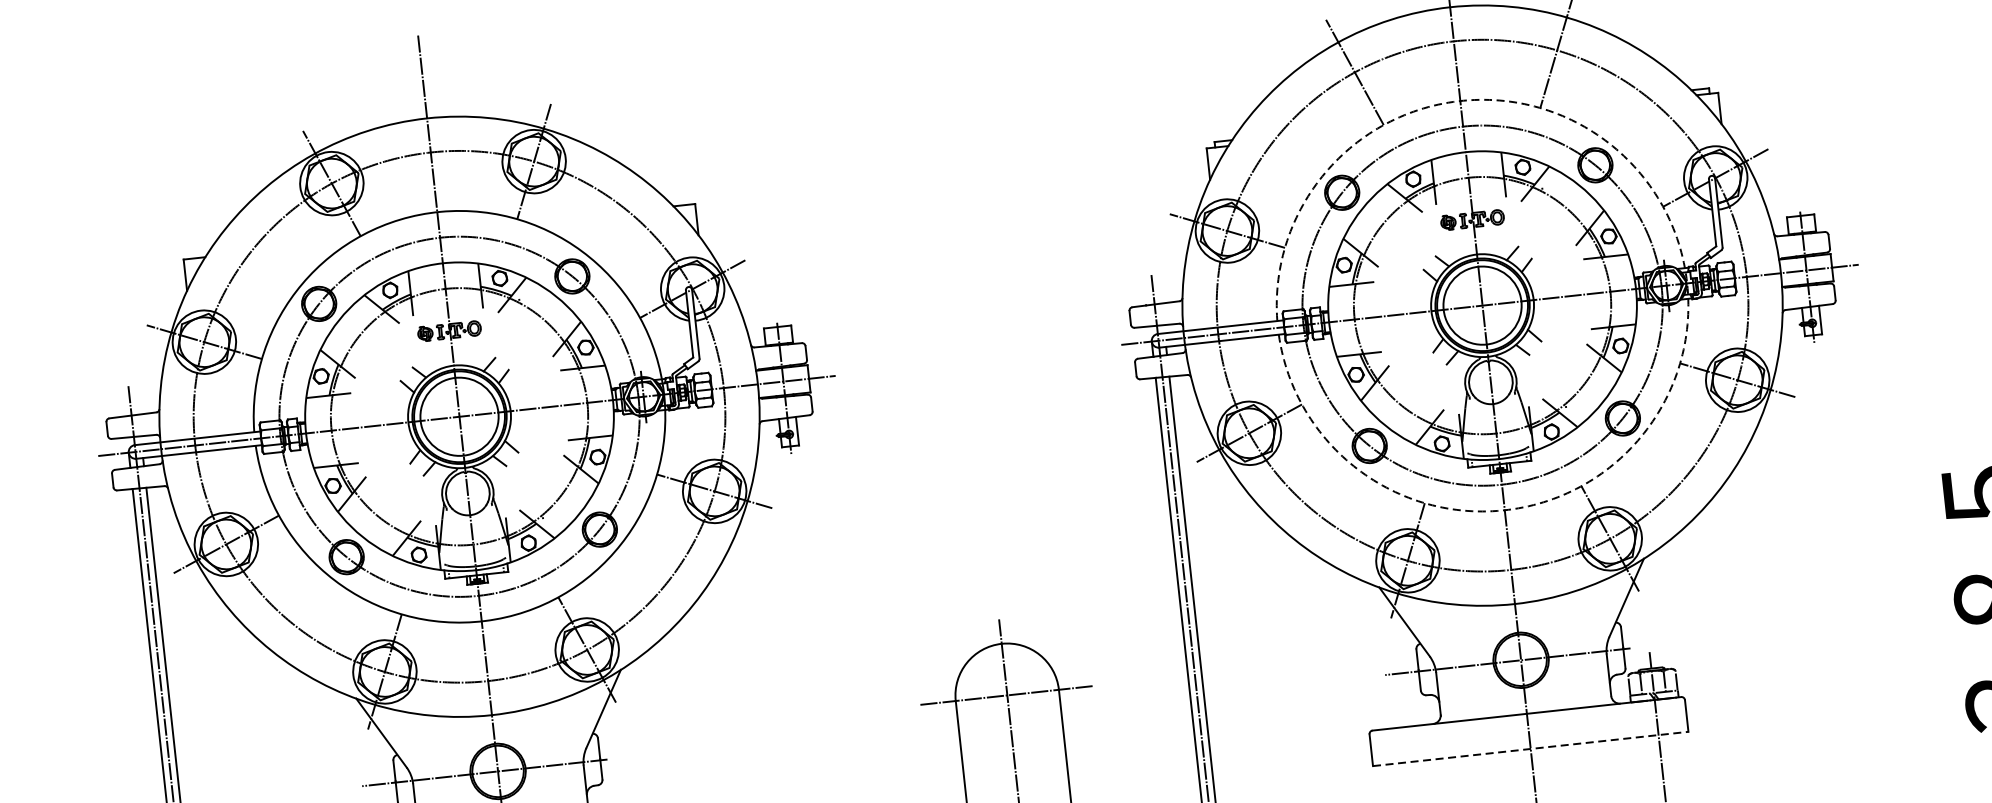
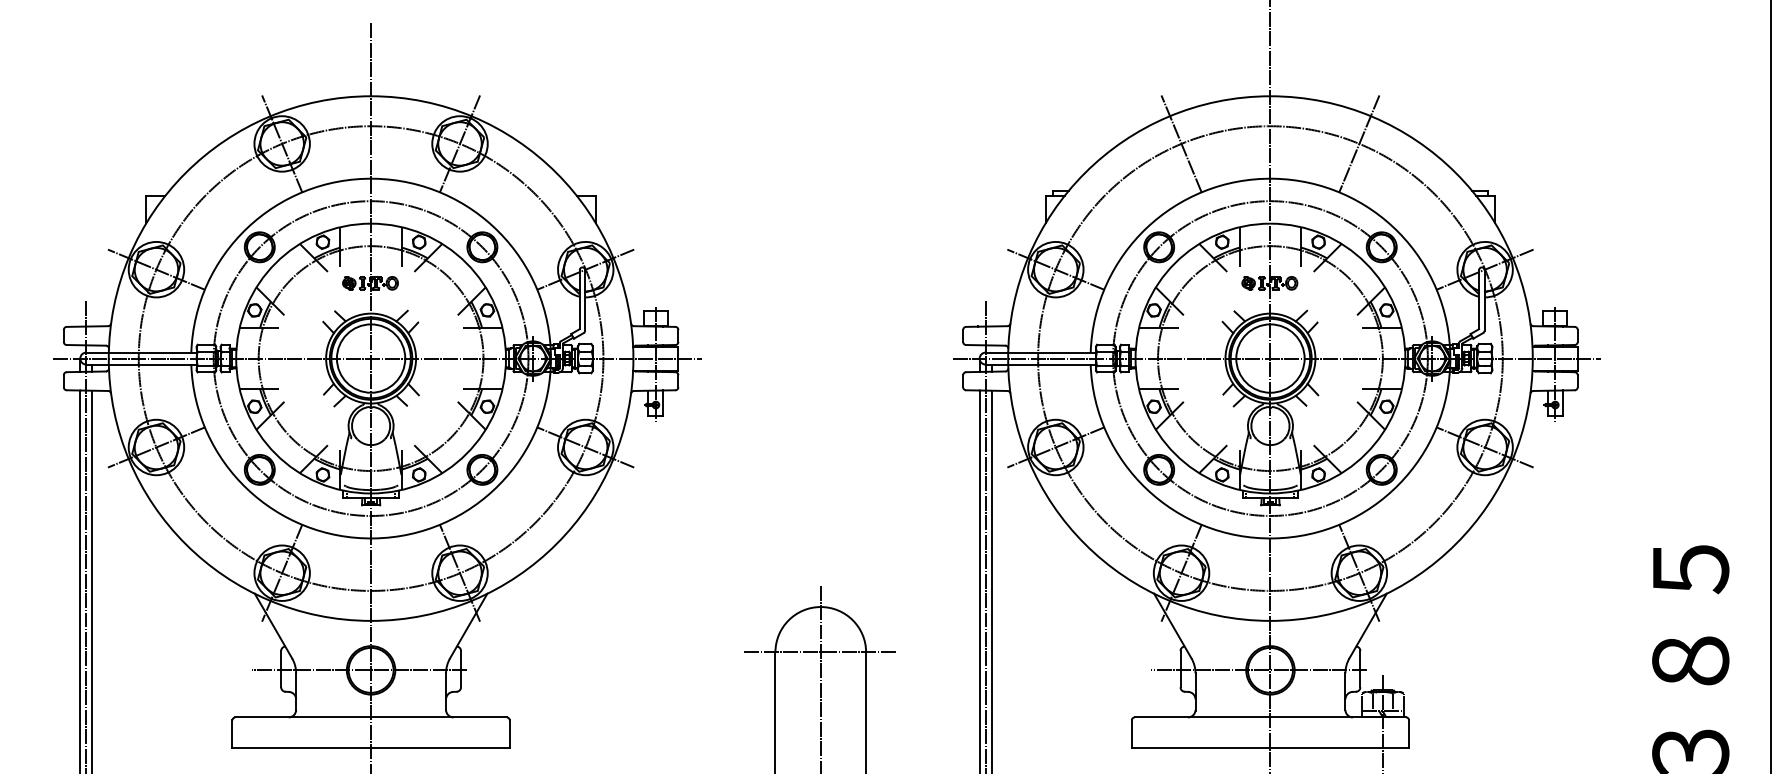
arc: (1687, 283) -> (1450, 358), dashed -> solid
line: (1530, 749) -> (1270, 748), dashed -> solid

